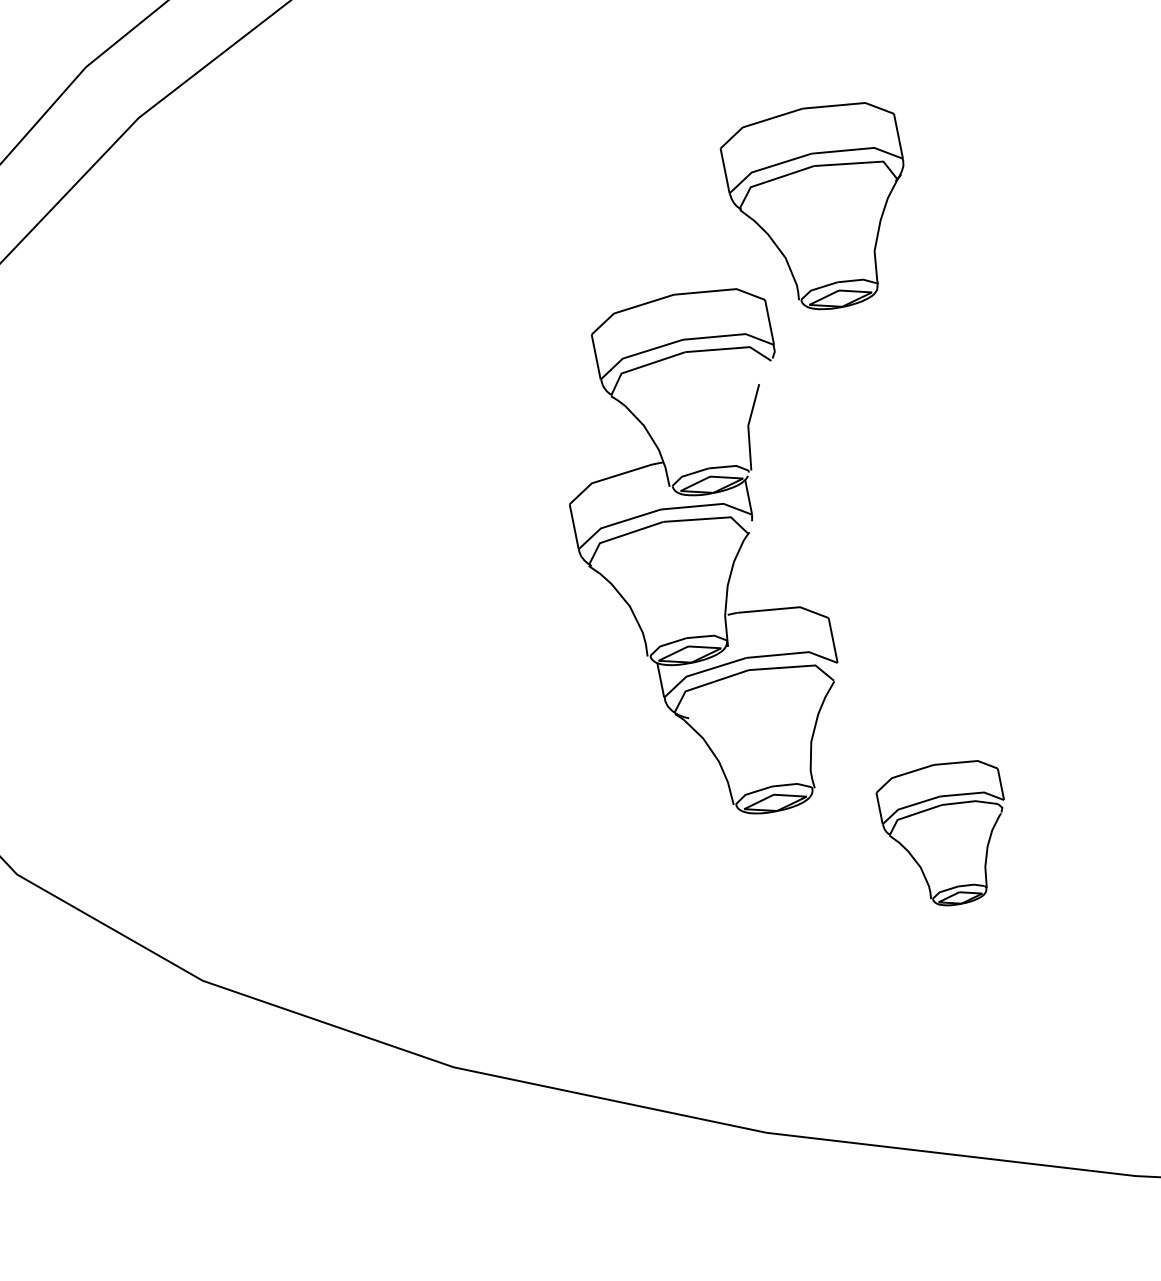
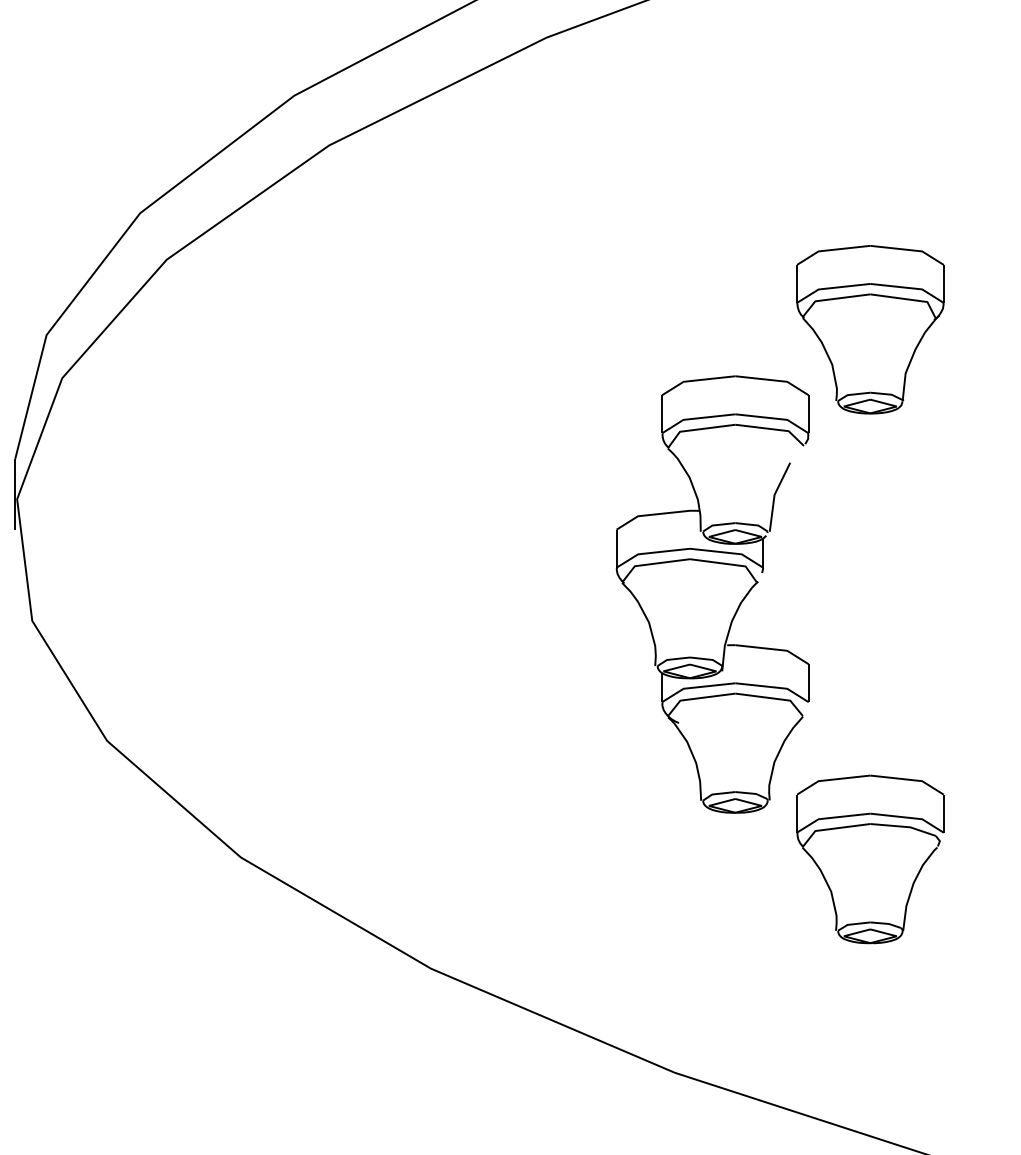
part: (947, 834) -> (870, 859), size x1.43

